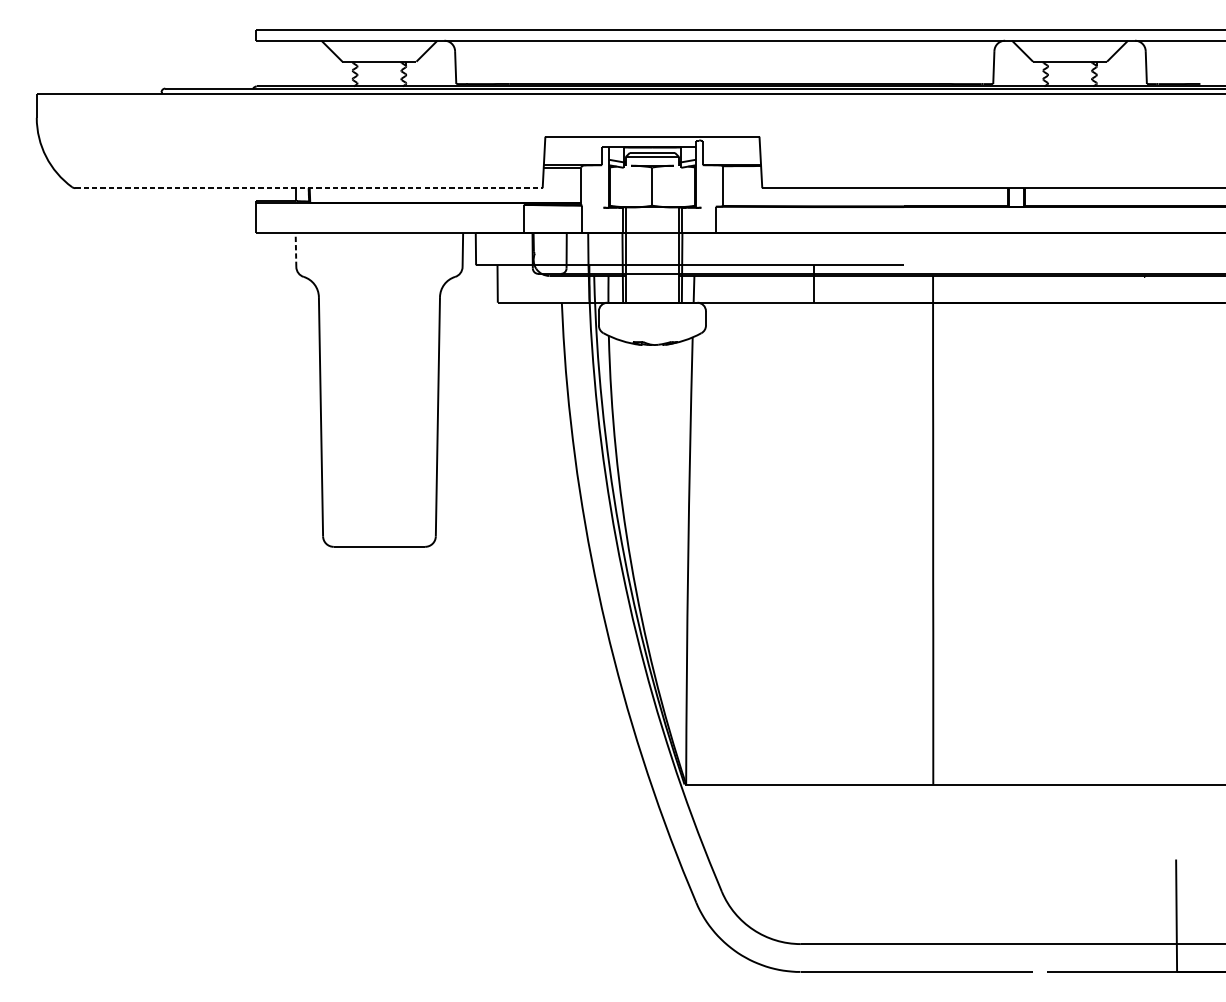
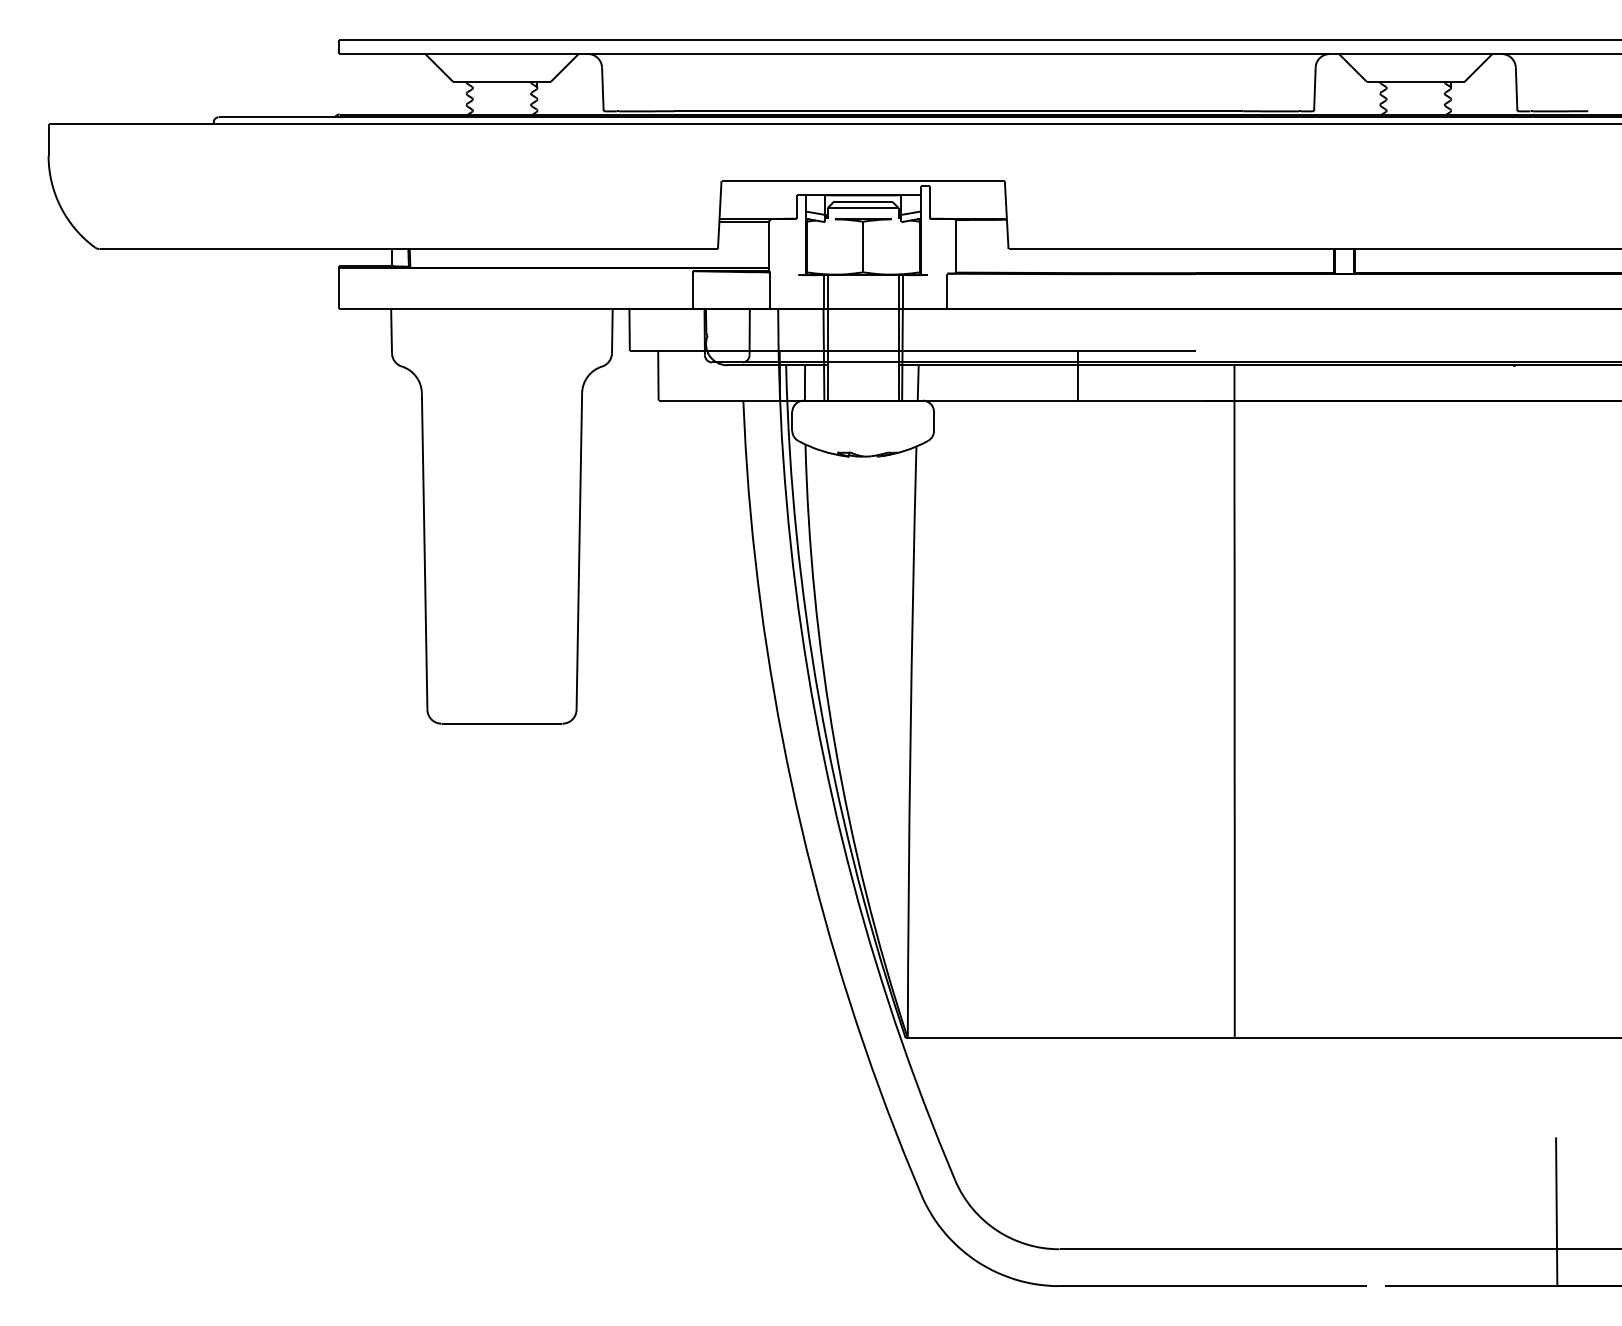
line: (309, 188) -> (409, 249), dashed -> solid
line: (295, 249) -> (391, 330), dashed -> solid

